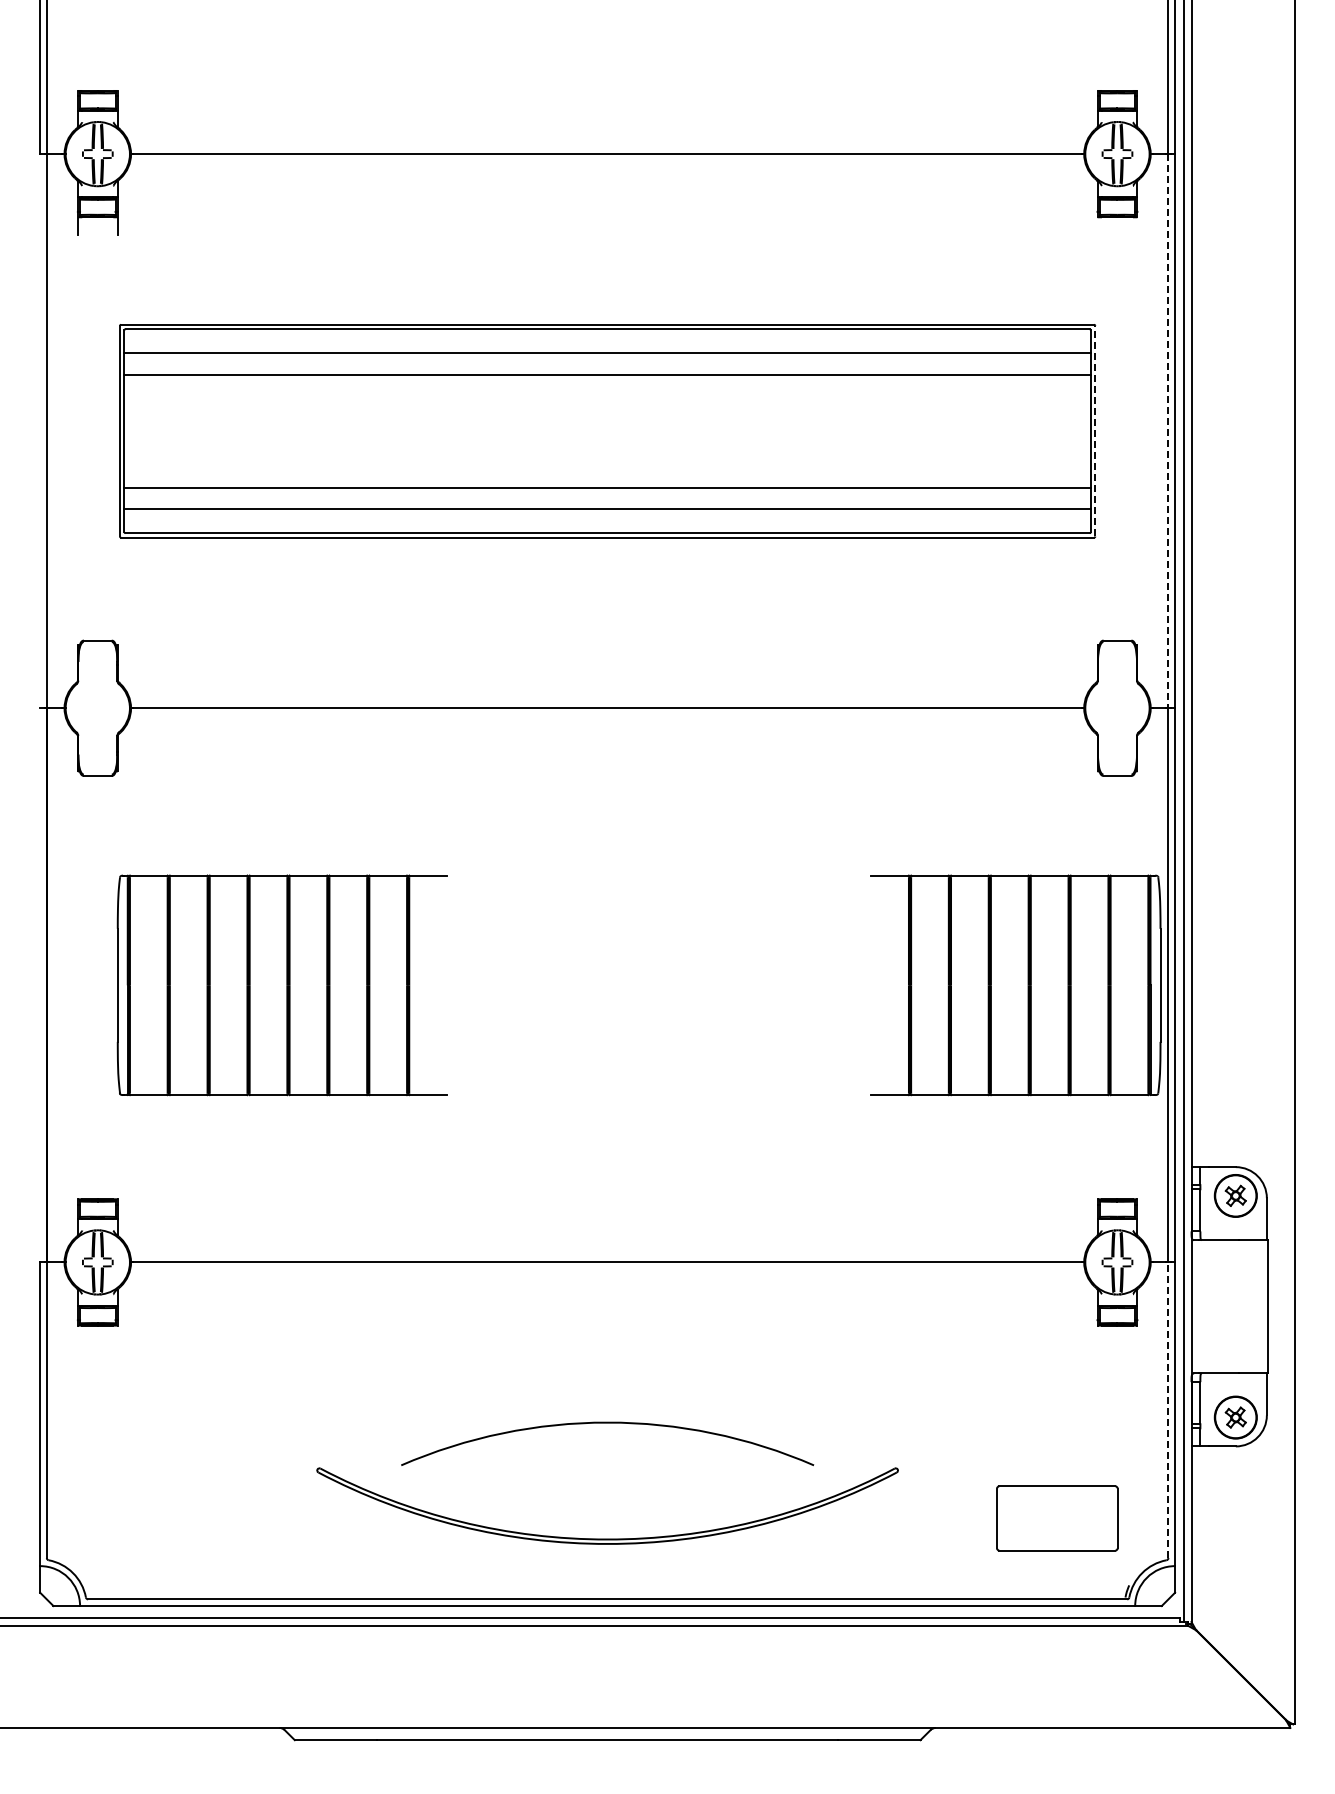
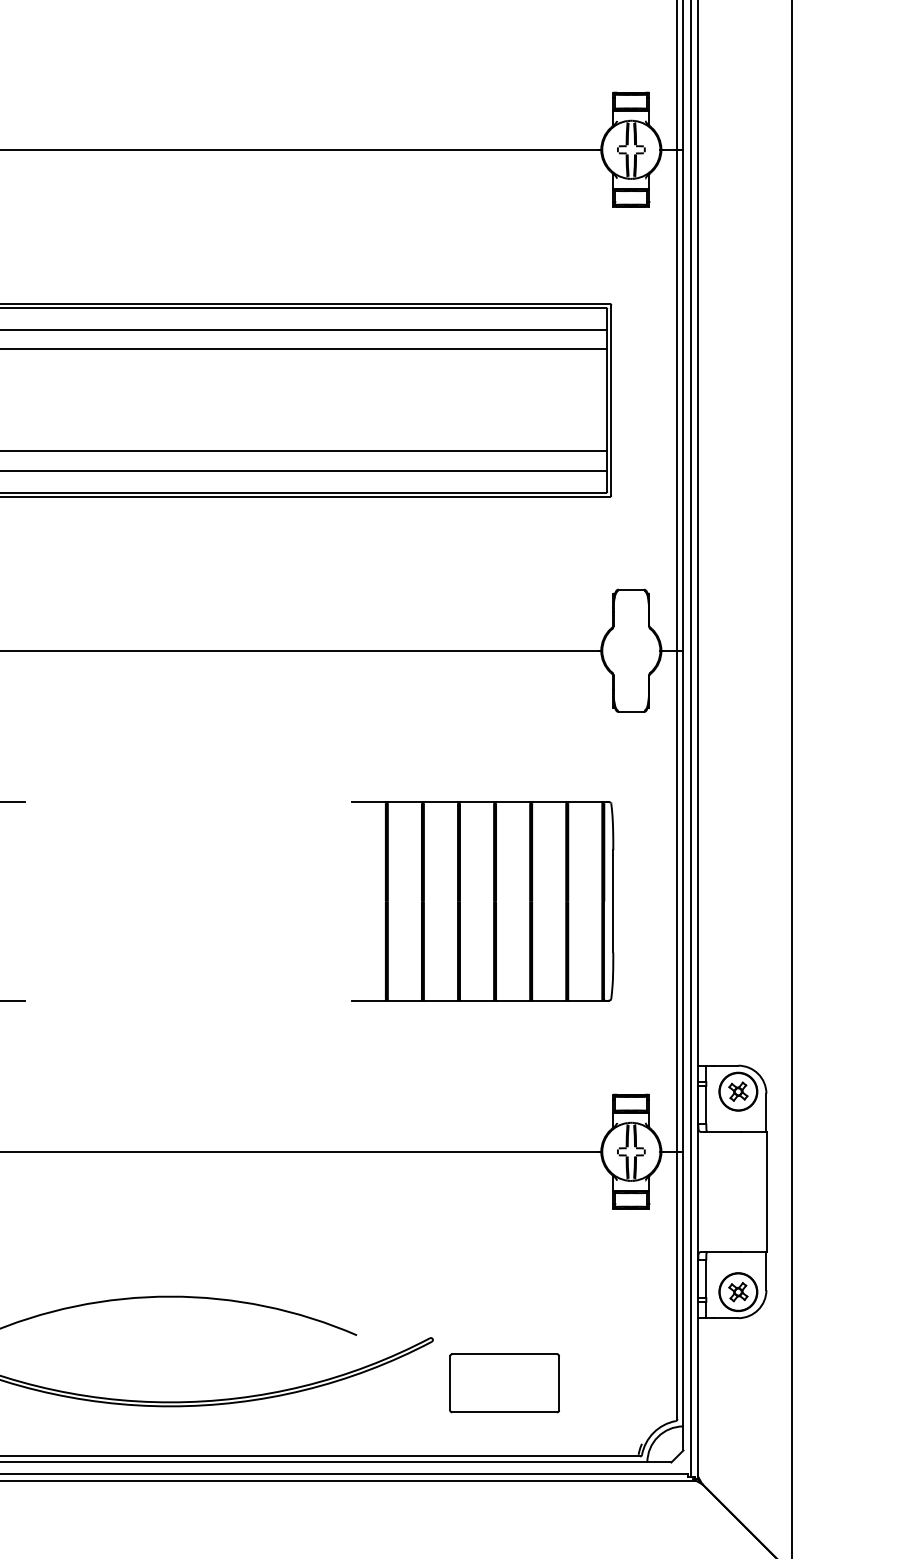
line: (1095, 430) -> (611, 399), dashed -> solid
line: (1168, 431) -> (677, 400), dashed -> solid
part: (1015, 985) -> (482, 901), moved
line: (1168, 1410) -> (677, 1285), dashed -> solid
part: (1057, 1518) -> (504, 1383), moved

